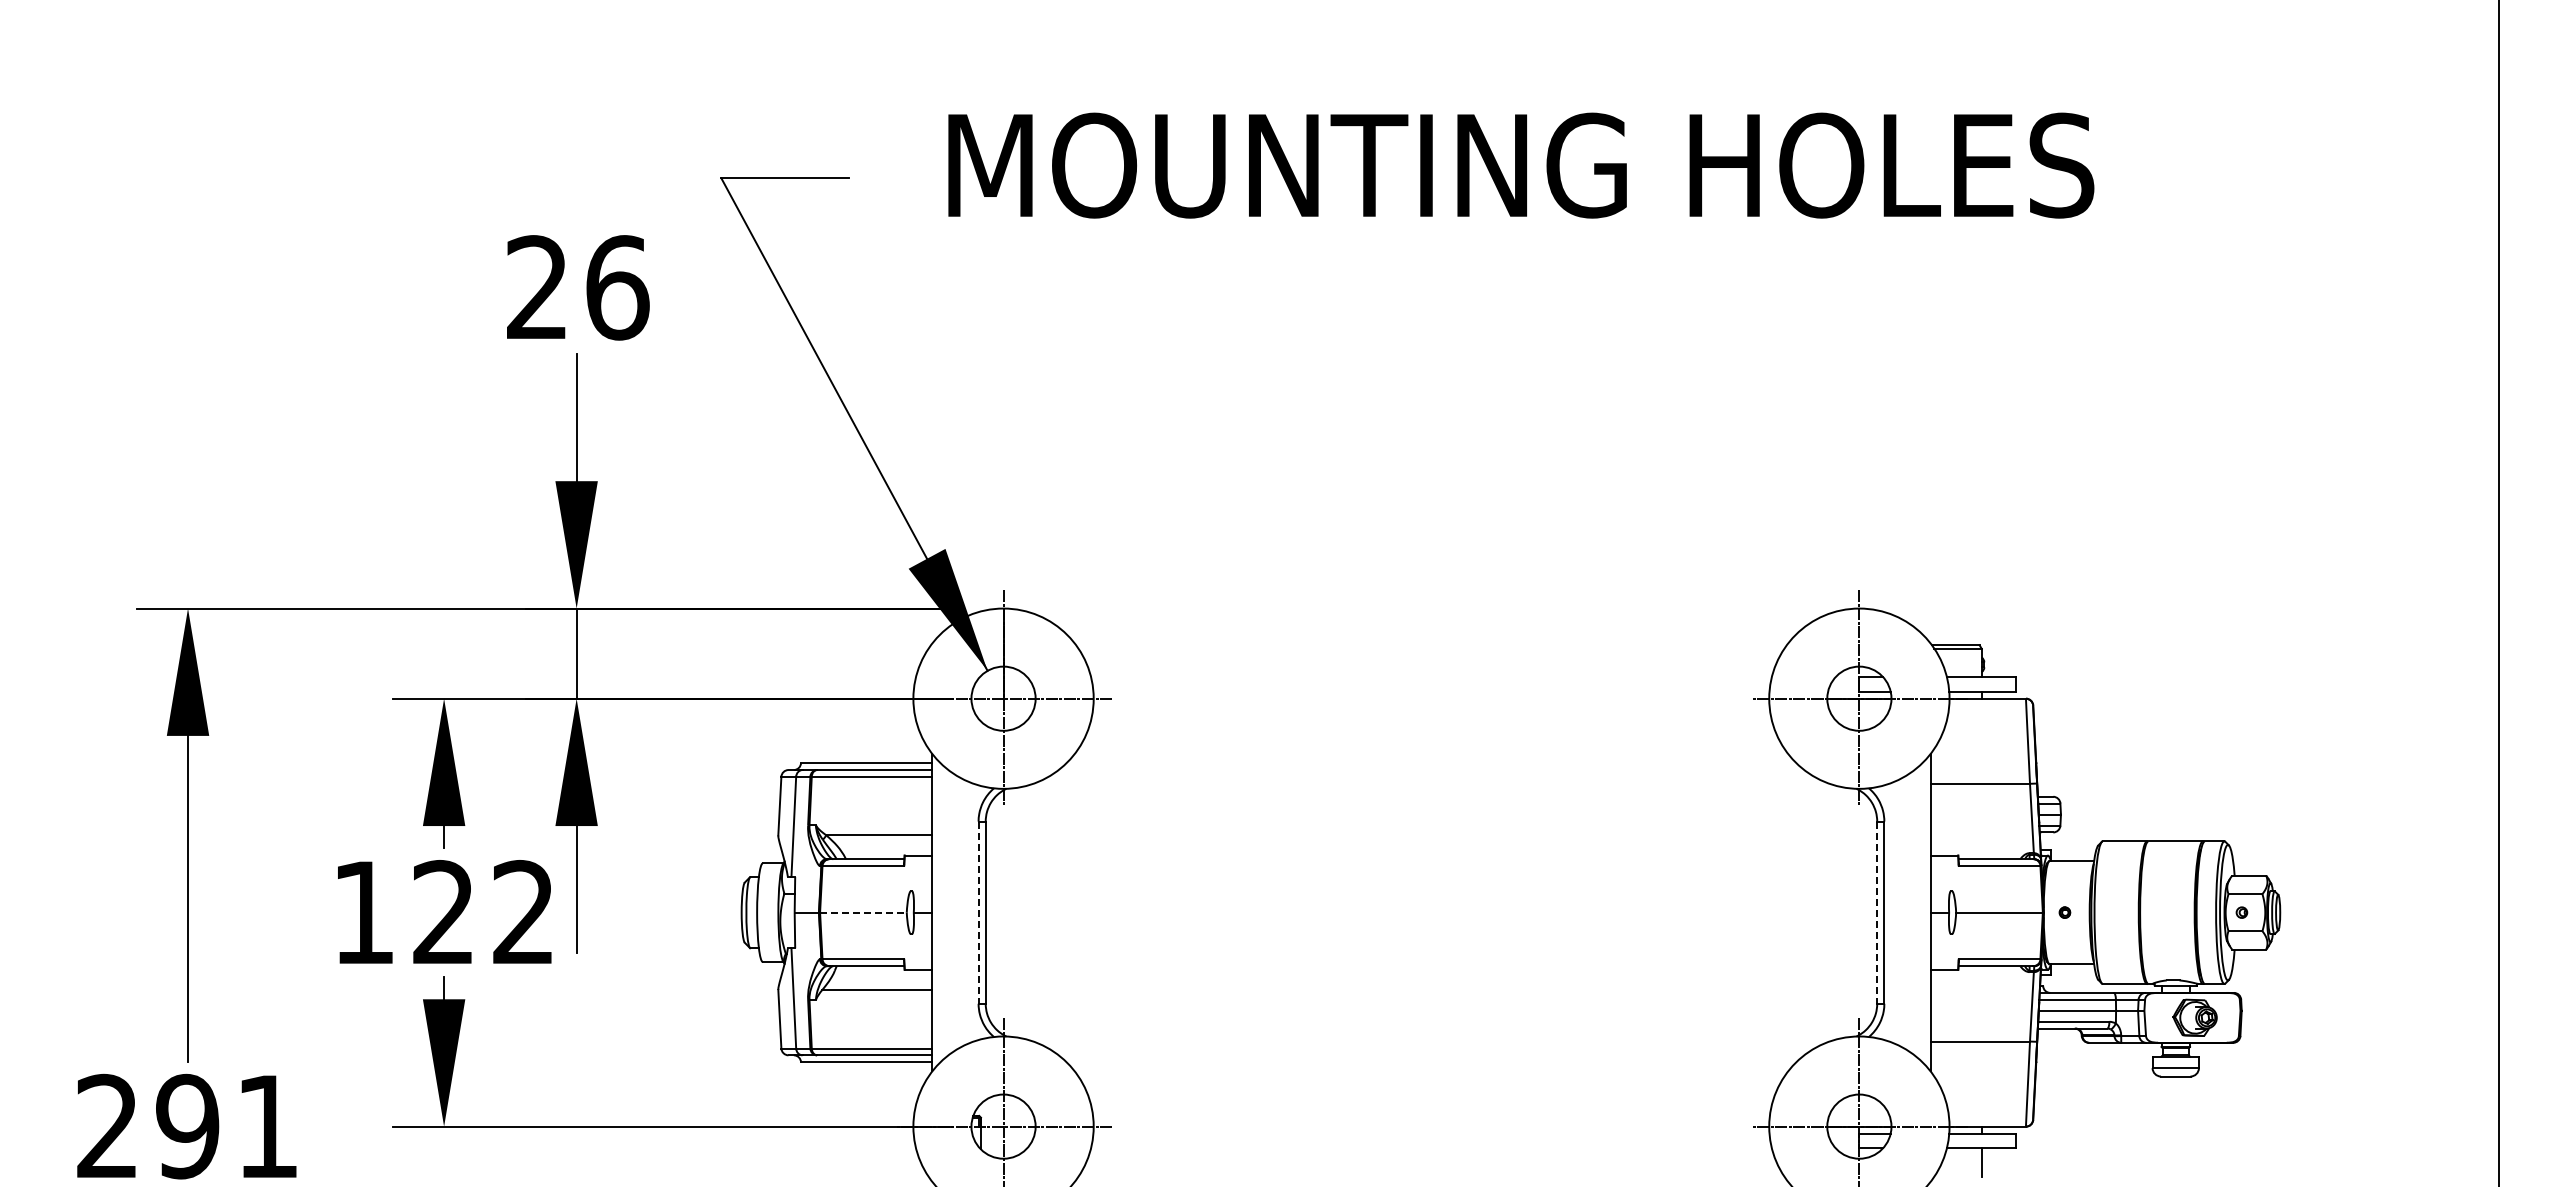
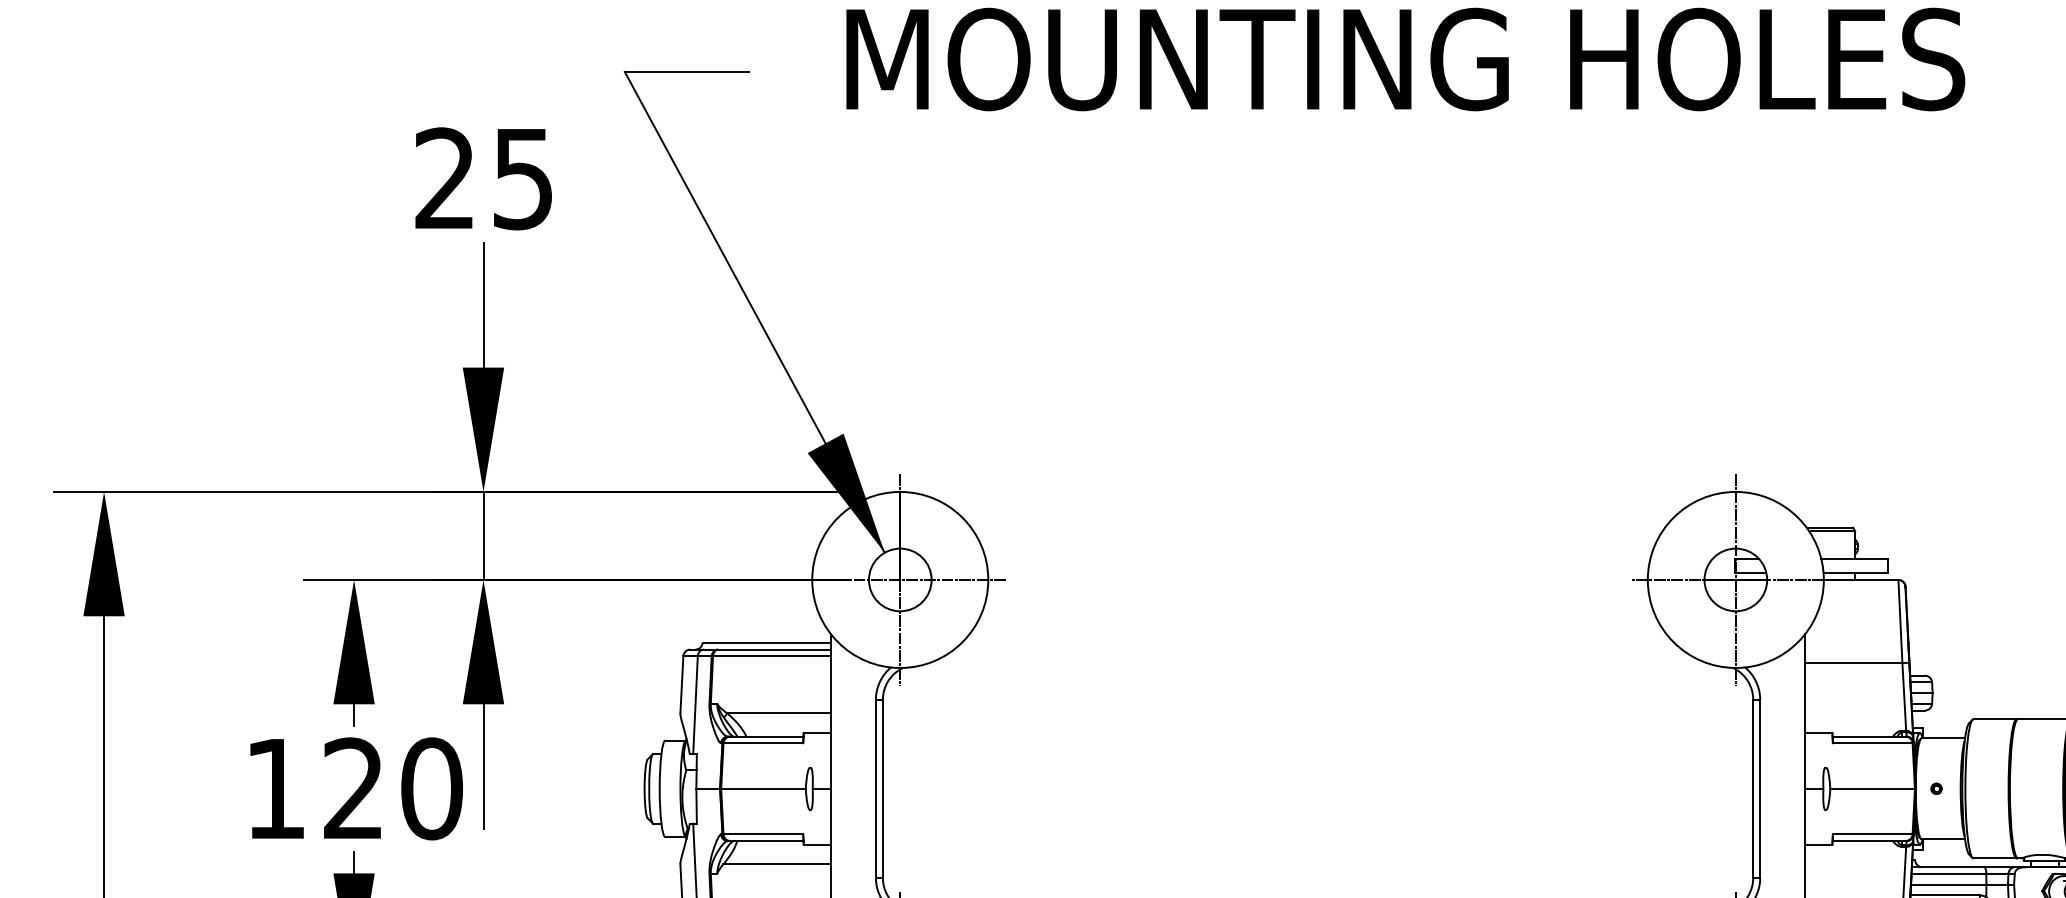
text: (617, 287) -> (523, 178), 26 -> 25
text: (523, 912) -> (431, 788), 122 -> 120
line: (863, 912) -> (763, 788), dashed -> solid
line: (978, 913) -> (875, 789), dashed -> solid
line: (1877, 913) -> (1753, 789), dashed -> solid

